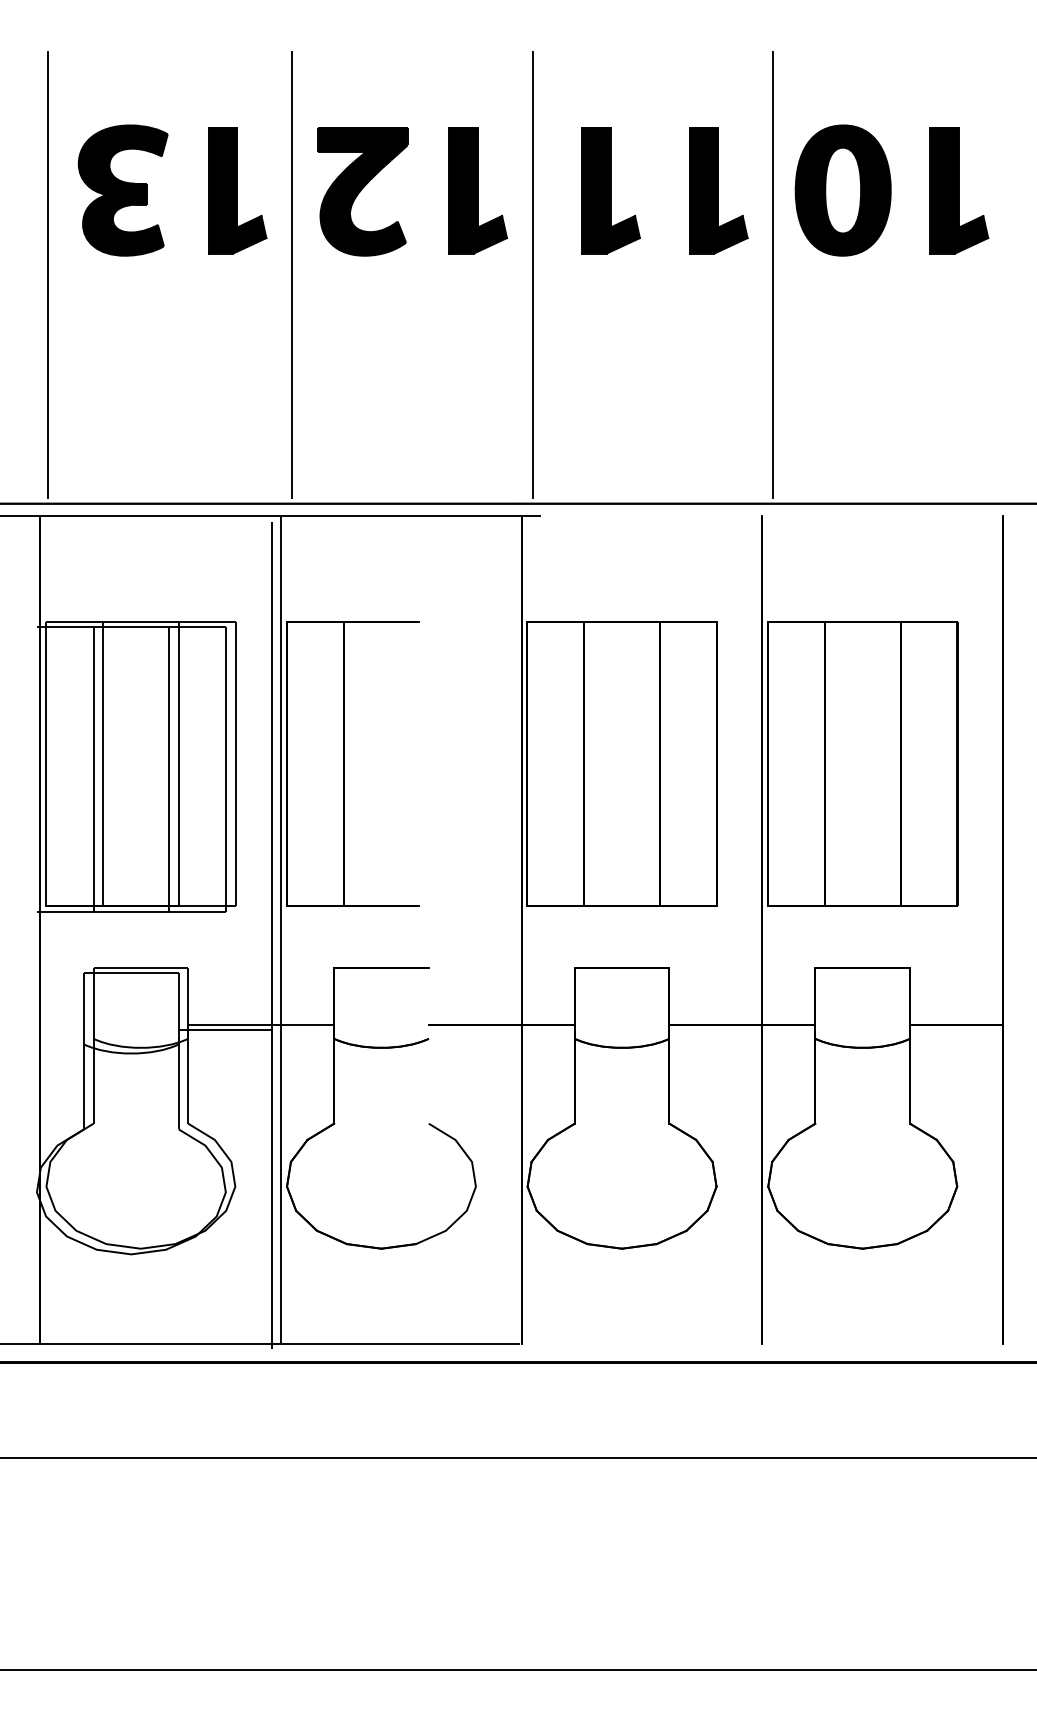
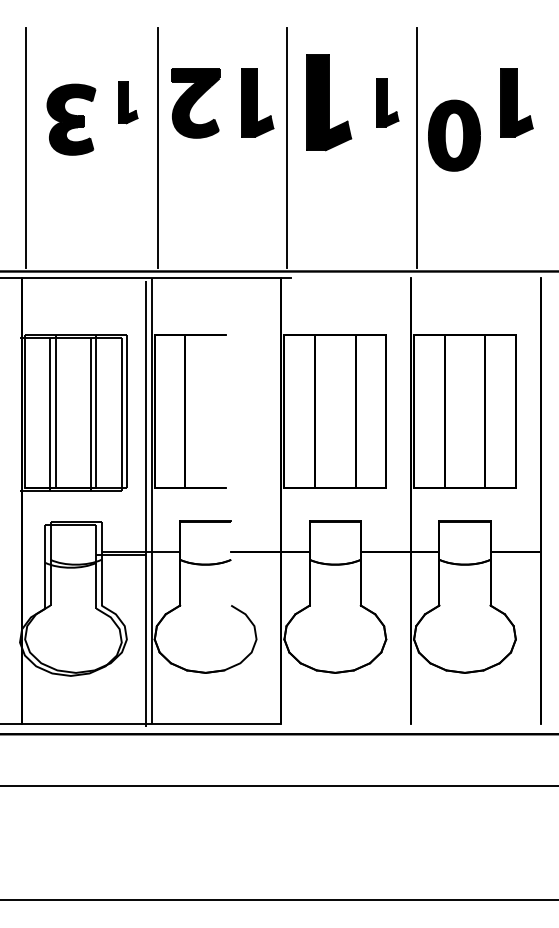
part: (123, 190) -> (71, 119), moved
part: (236, 190) -> (127, 102), size x0.6
part: (611, 190) -> (329, 102), size x1.4
part: (718, 190) -> (387, 102), size x0.7
part: (843, 190) -> (454, 135), moved

